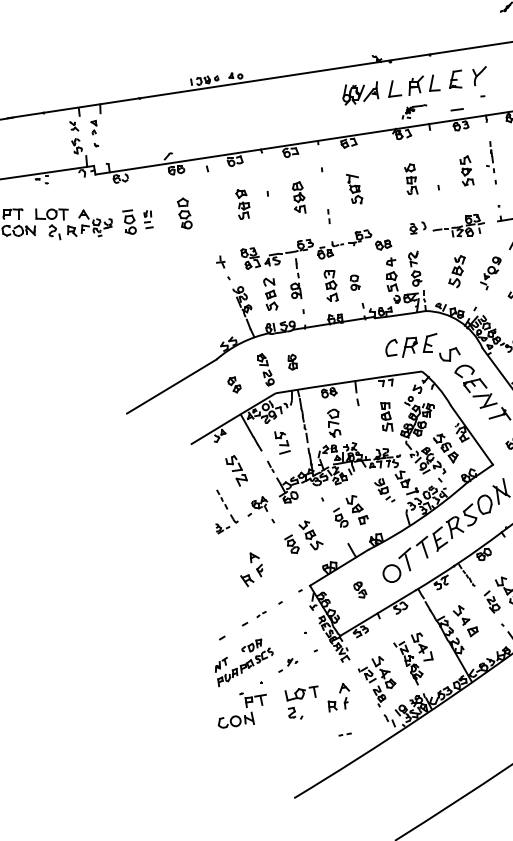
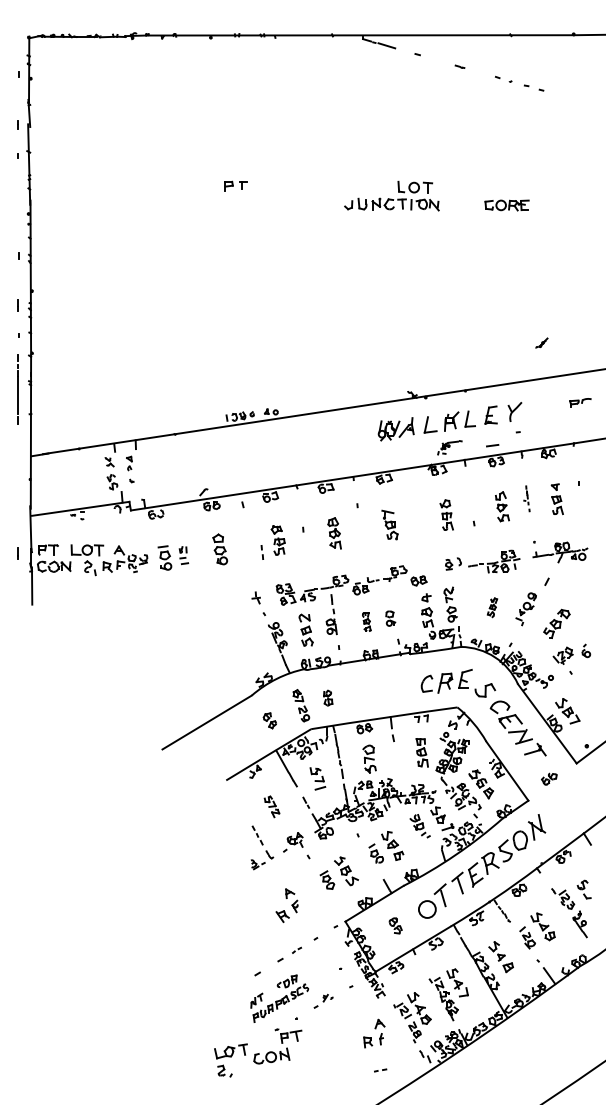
part: (491, 162) -> (526, 498), size x0.6
part: (328, 216) -> (261, 552), moved
part: (457, 271) -> (492, 607), size x0.6
part: (331, 285) -> (366, 621), size x0.6
part: (236, 470) -> (271, 806), size x0.7
part: (301, 702) -> (230, 1060), moved

